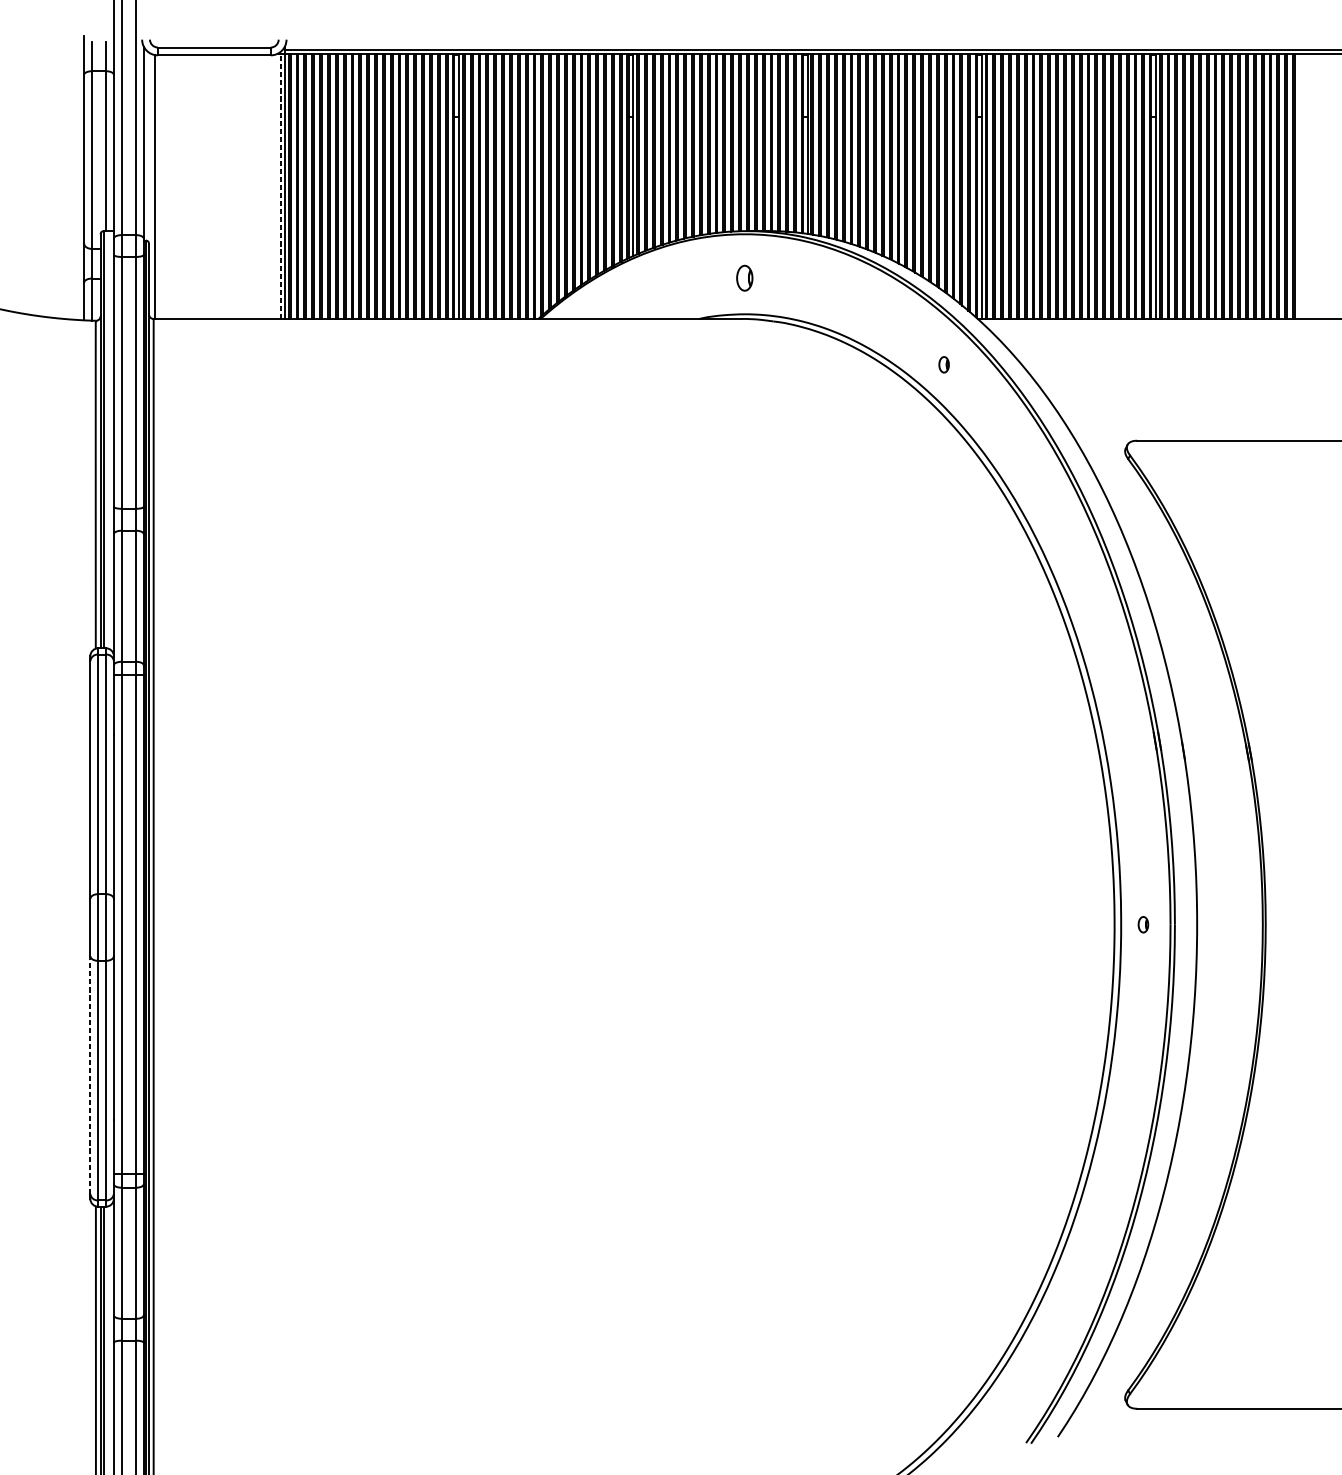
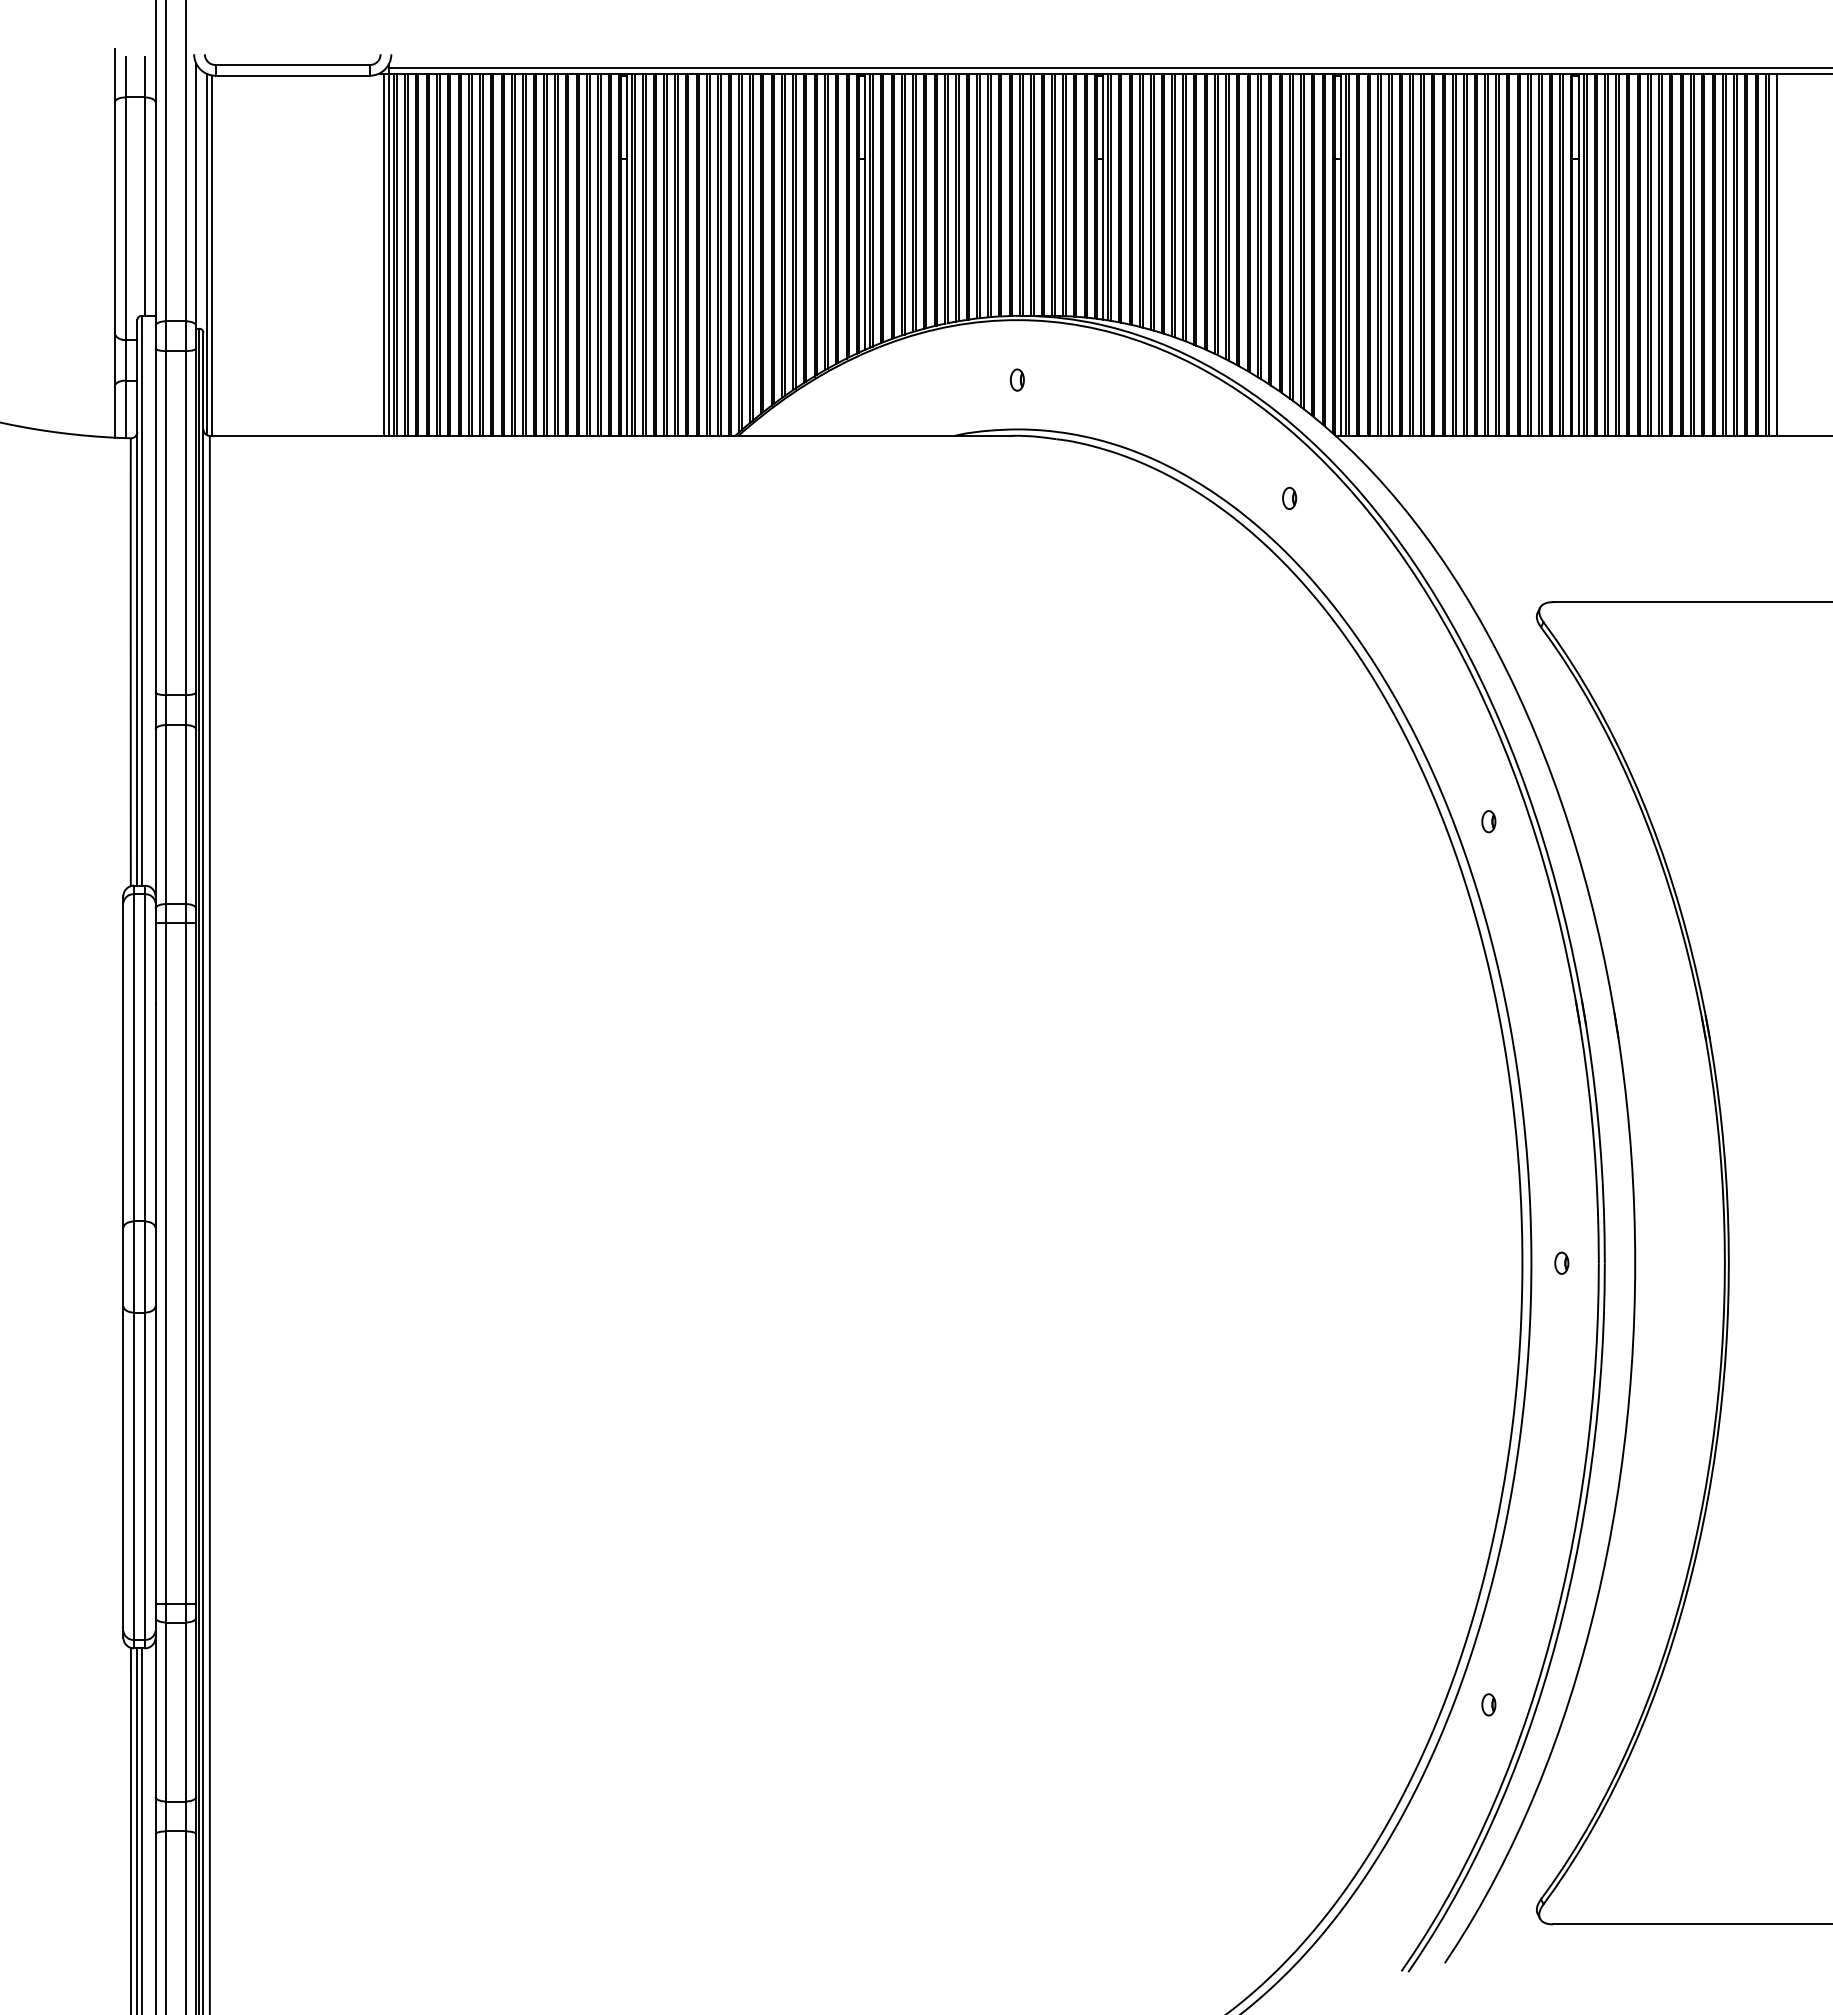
line: (151, 186) -> (206, 254), added
line: (280, 186) -> (383, 254), dashed -> solid
line: (1300, 186) -> (1776, 254), added
part: (744, 277) -> (1017, 379), size x0.62
part: (1089, 601) -> (1488, 821), added
line: (90, 1074) -> (123, 1467), dashed -> solid
part: (1089, 1247) -> (1488, 1704), added

